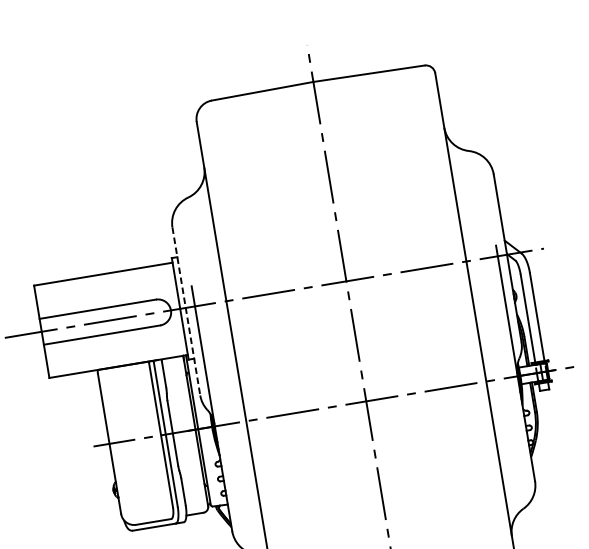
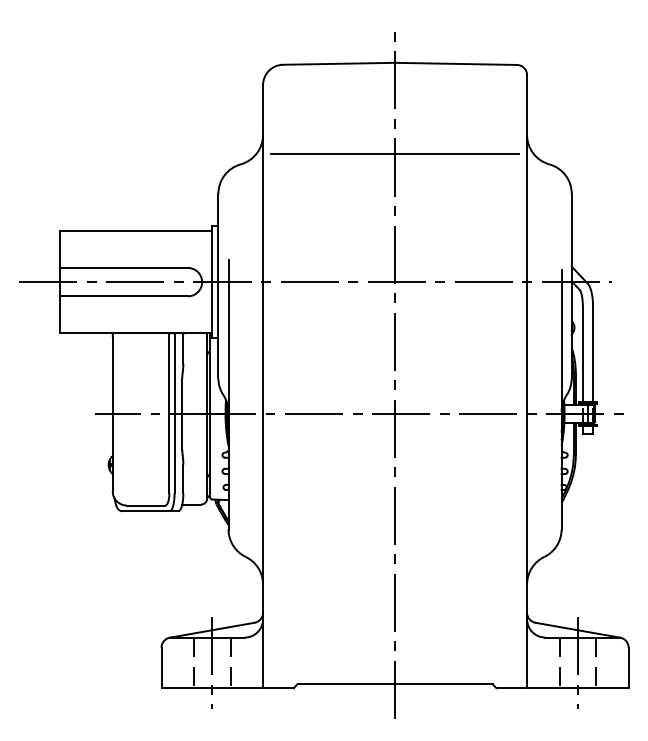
line: (326, 165) -> (394, 154), added
line: (186, 311) -> (218, 286), dashed -> solid

